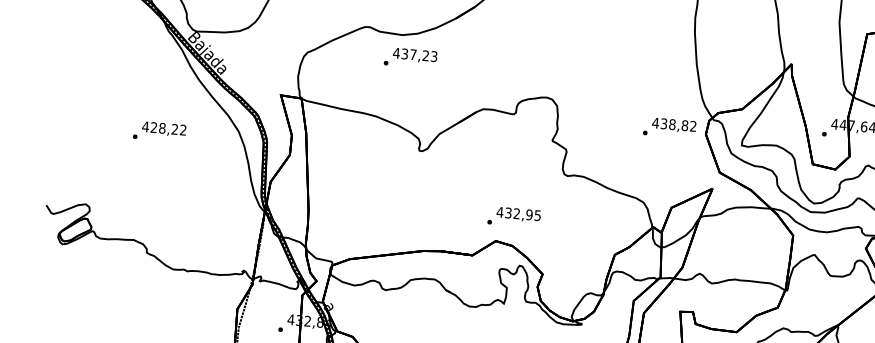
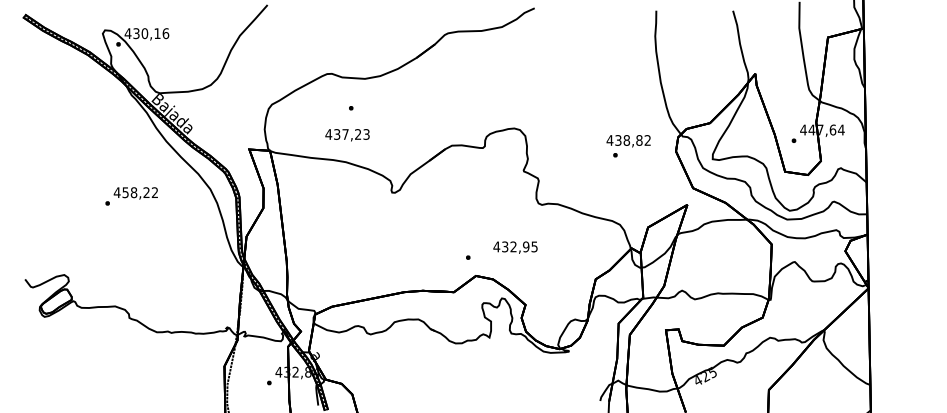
text: (415, 55) -> (347, 135), moved
text: (674, 125) -> (628, 141), moved
text: (153, 127) -> (125, 192), 428,22 -> 458,22
text: (518, 214) -> (515, 247), moved

